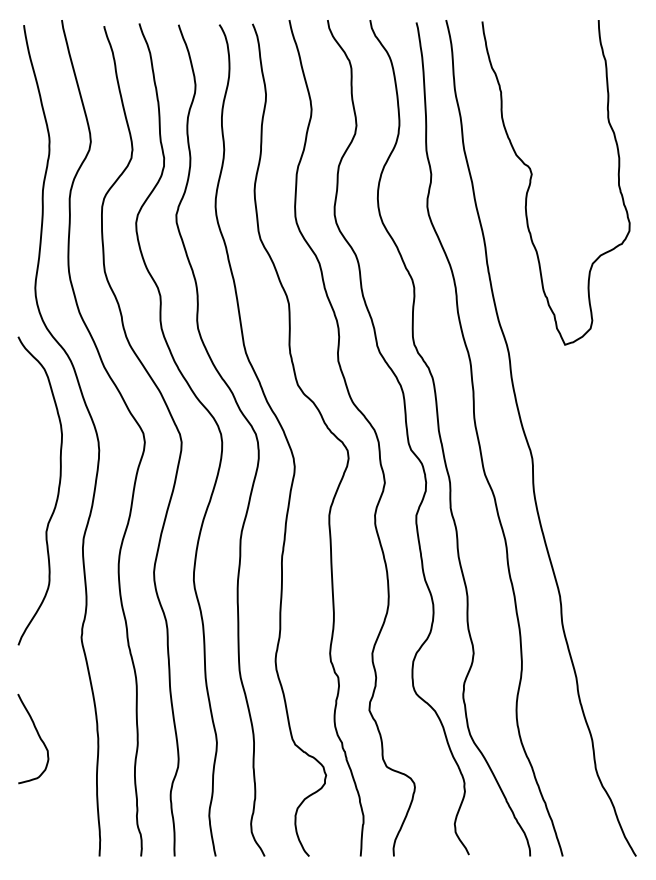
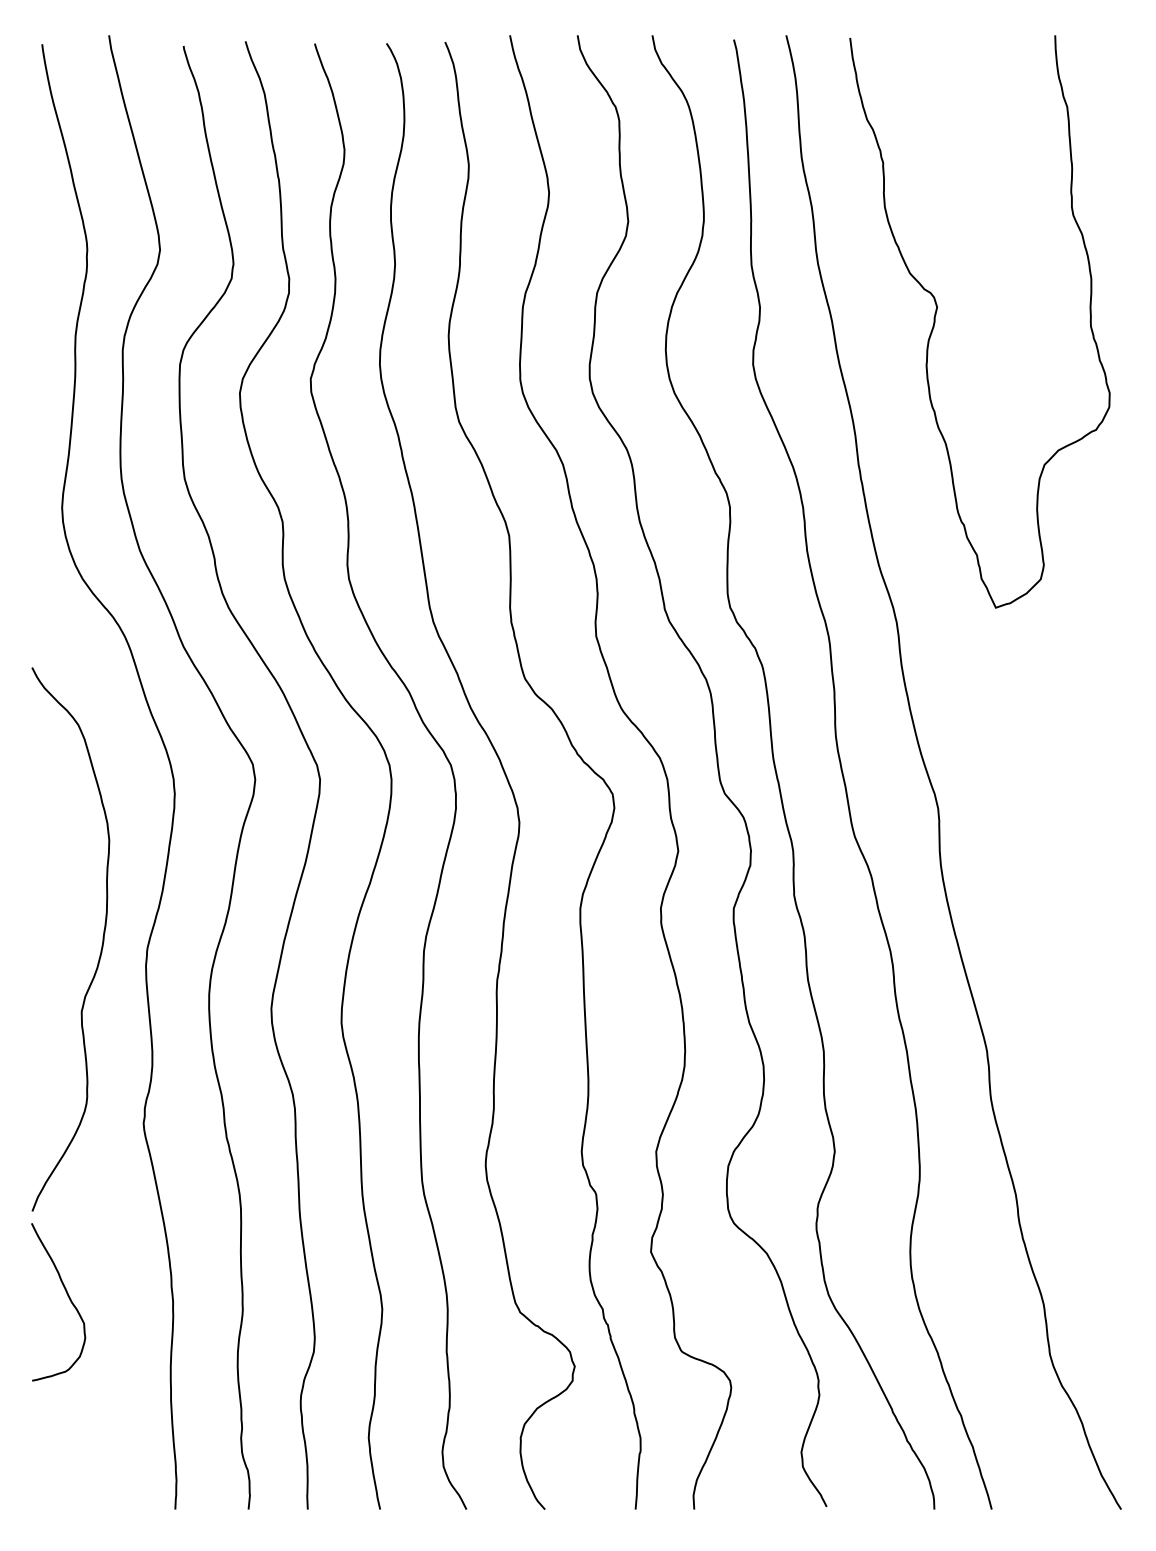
curve: (57, 491) -> (101, 940), moved

